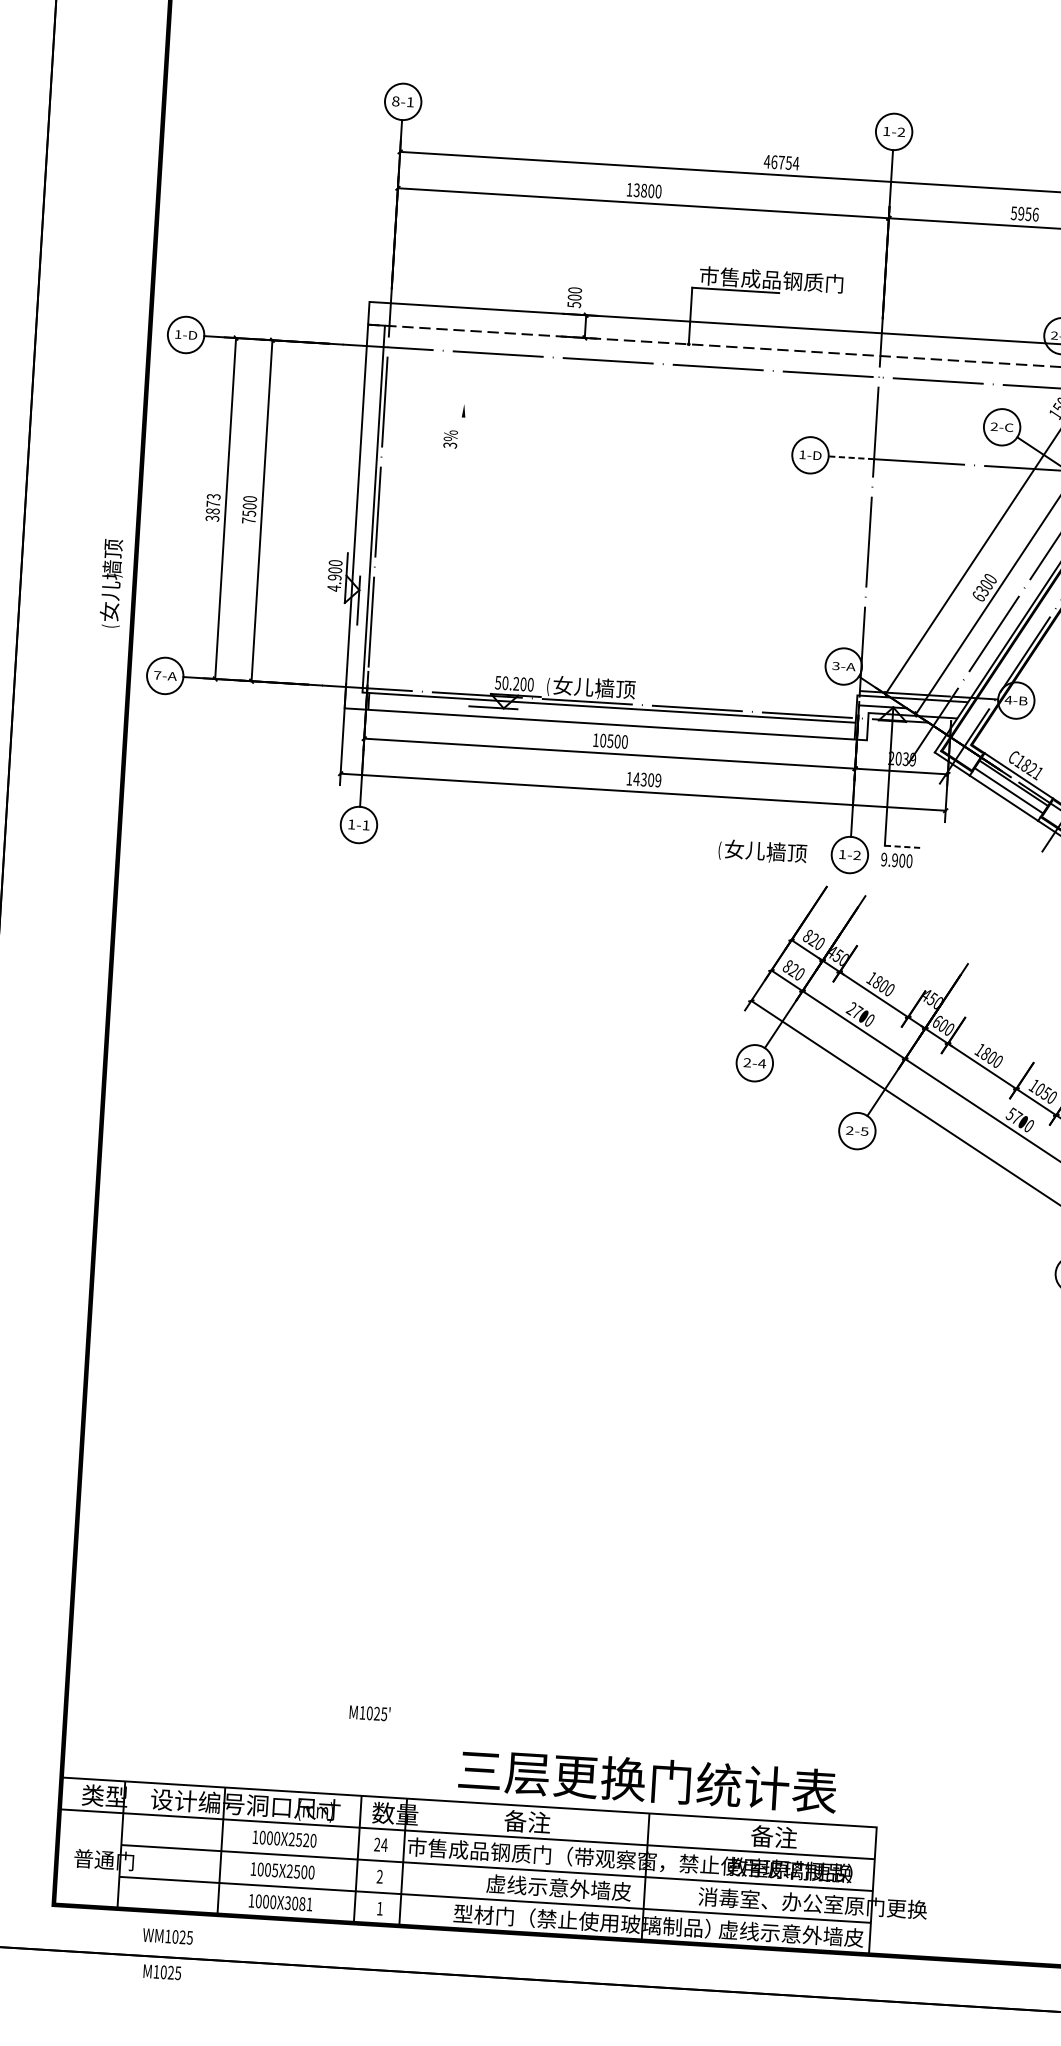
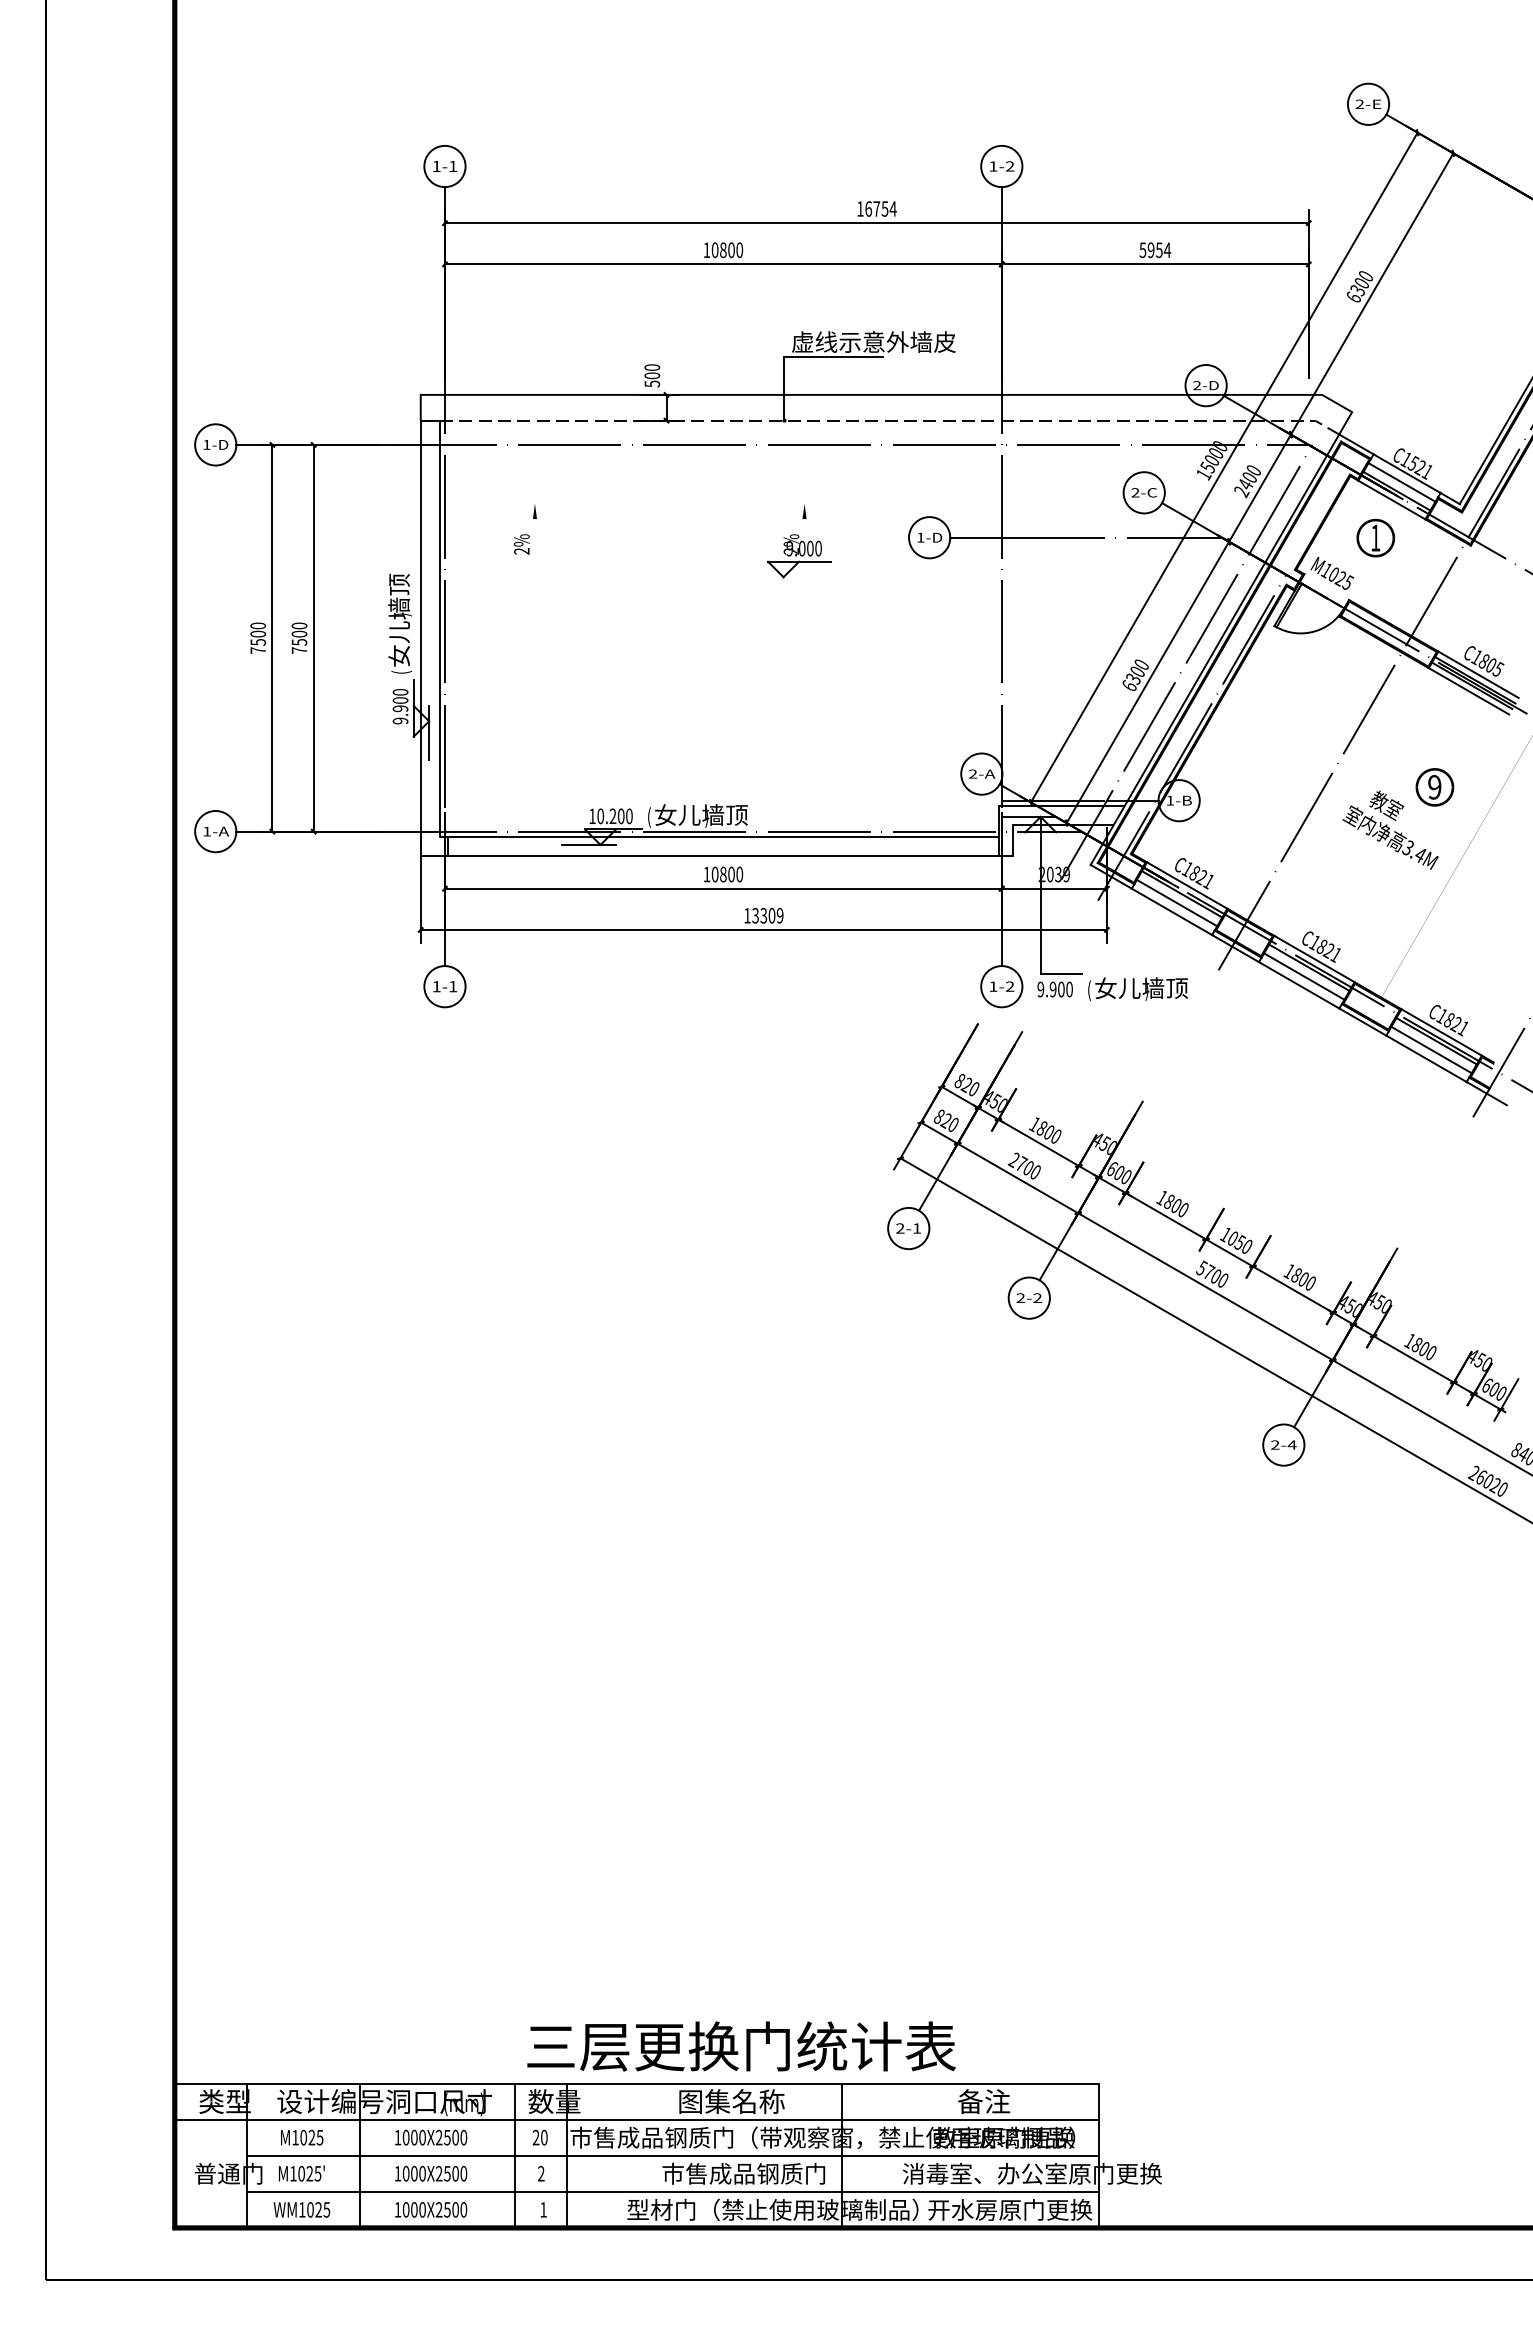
text: (395, 101) -> (436, 166), 8-1 -> 1-1
text: (767, 161) -> (860, 208), 46754 -> 16754
text: (636, 189) -> (714, 249), 13800 -> 10800
text: (1035, 214) -> (1167, 250), 5956 -> 5954
text: (771, 280) -> (873, 342), 市售成品钢质门 -> 虚线示意外墙皮
text: (450, 445) -> (522, 551), 3% -> 2%
part: (695, 451) -> (799, 541), added
line: (851, 457) -> (976, 537), dashed -> solid
text: (213, 507) -> (258, 637), 3873 -> 7500
text: (112, 583) -> (400, 623), moved
text: (334, 587) -> (400, 720), 4.900 -> 9.900
text: (836, 666) -> (973, 774), 3-A -> 2-A
text: (157, 675) -> (207, 831), 7-A -> 1-A
text: (498, 682) -> (592, 816), 50.200 -> 10.200
text: (1008, 699) -> (1170, 800), 4-B -> 1-B
text: (609, 741) -> (722, 874), 10500 -> 10800
text: (636, 779) -> (755, 915), 14309 -> 13309
line: (903, 846) -> (1061, 973), dashed -> solid
text: (762, 851) -> (1137, 988), moved
text: (761, 1063) -> (916, 1228), 2-4 -> 2-1
text: (864, 1131) -> (1037, 1297), 2-5 -> 2-2
text: (369, 1713) -> (301, 2173), moved
text: (647, 1780) -> (741, 2046), moved
text: (551, 1823) -> (731, 2101), 备注 -> 图集名称
text: (306, 1840) -> (455, 2137), 1000X2520 -> 1000X2500
text: (383, 1844) -> (543, 2137), 24 -> 20
text: (275, 1870) -> (422, 2173), 1005X2500 -> 1000X2500
text: (559, 1887) -> (744, 2173), 虚线示意外墙皮 -> 市售成品钢质门
text: (298, 1903) -> (451, 2209), 1000X3081 -> 1000X2500
text: (791, 1933) -> (1010, 2209), 虚线示意外墙皮 -> 开水房原门更换
text: (167, 1936) -> (301, 2209), moved
text: (162, 1972) -> (302, 2137), moved

